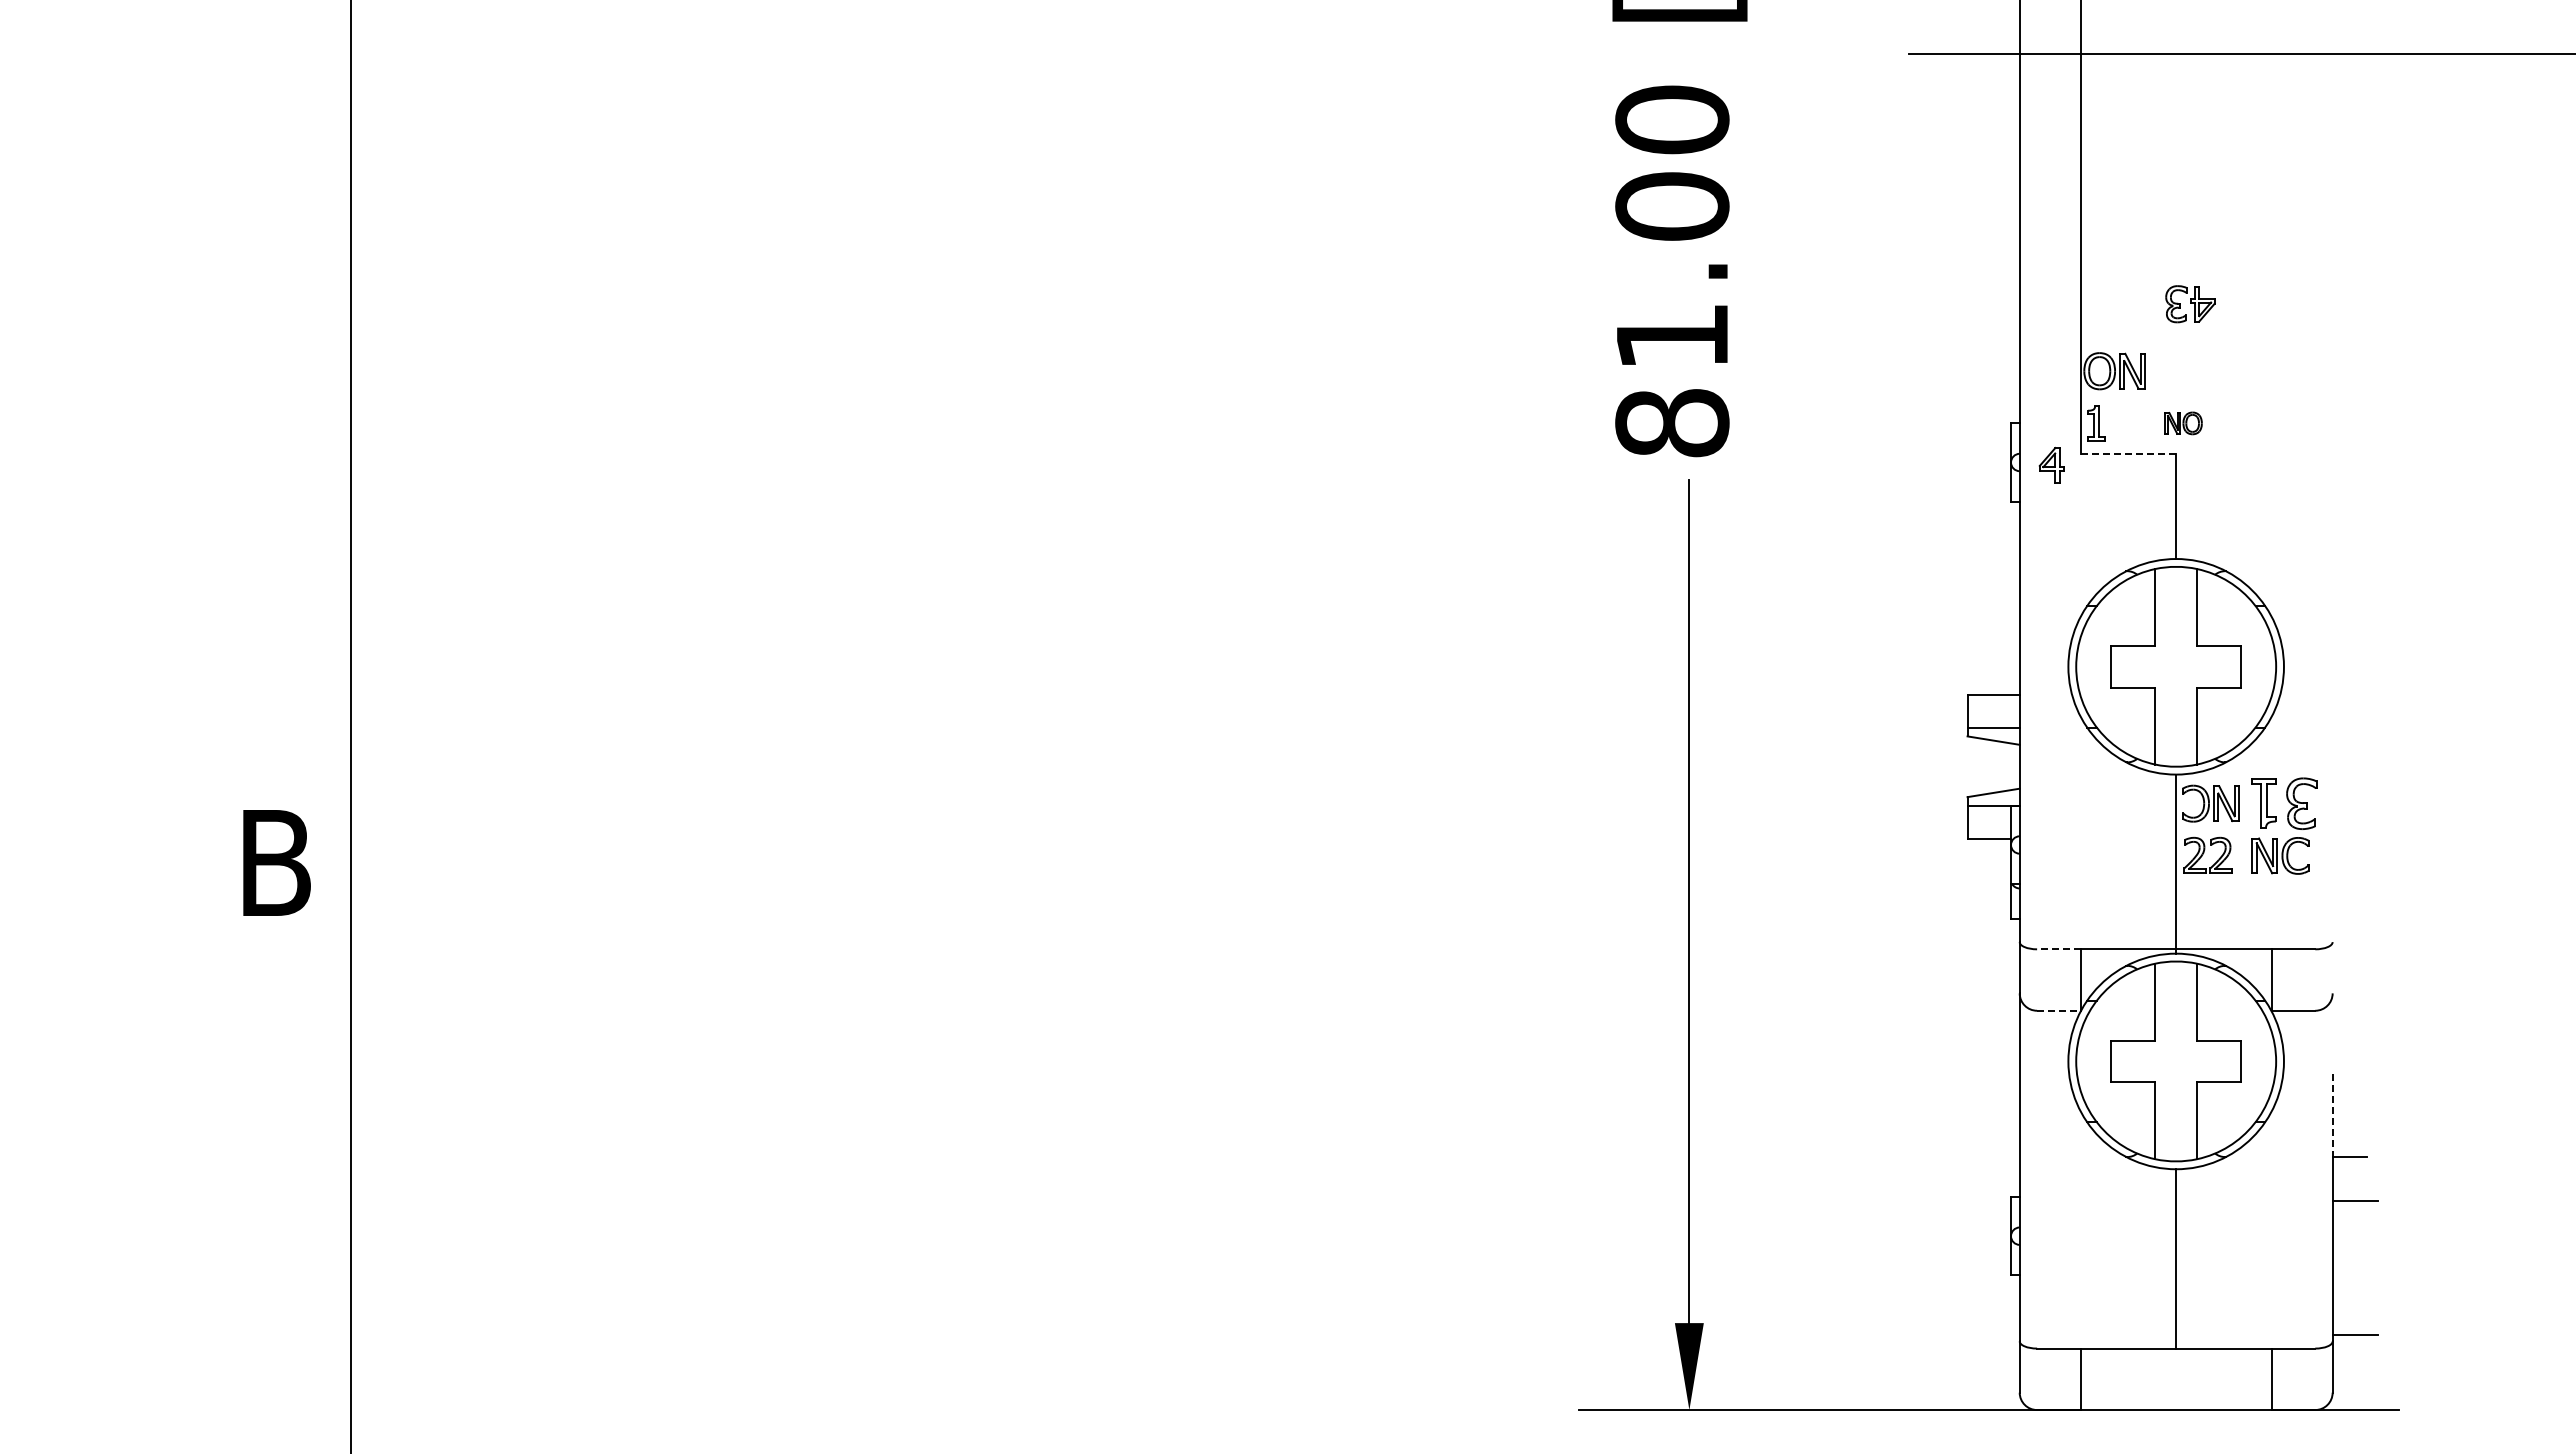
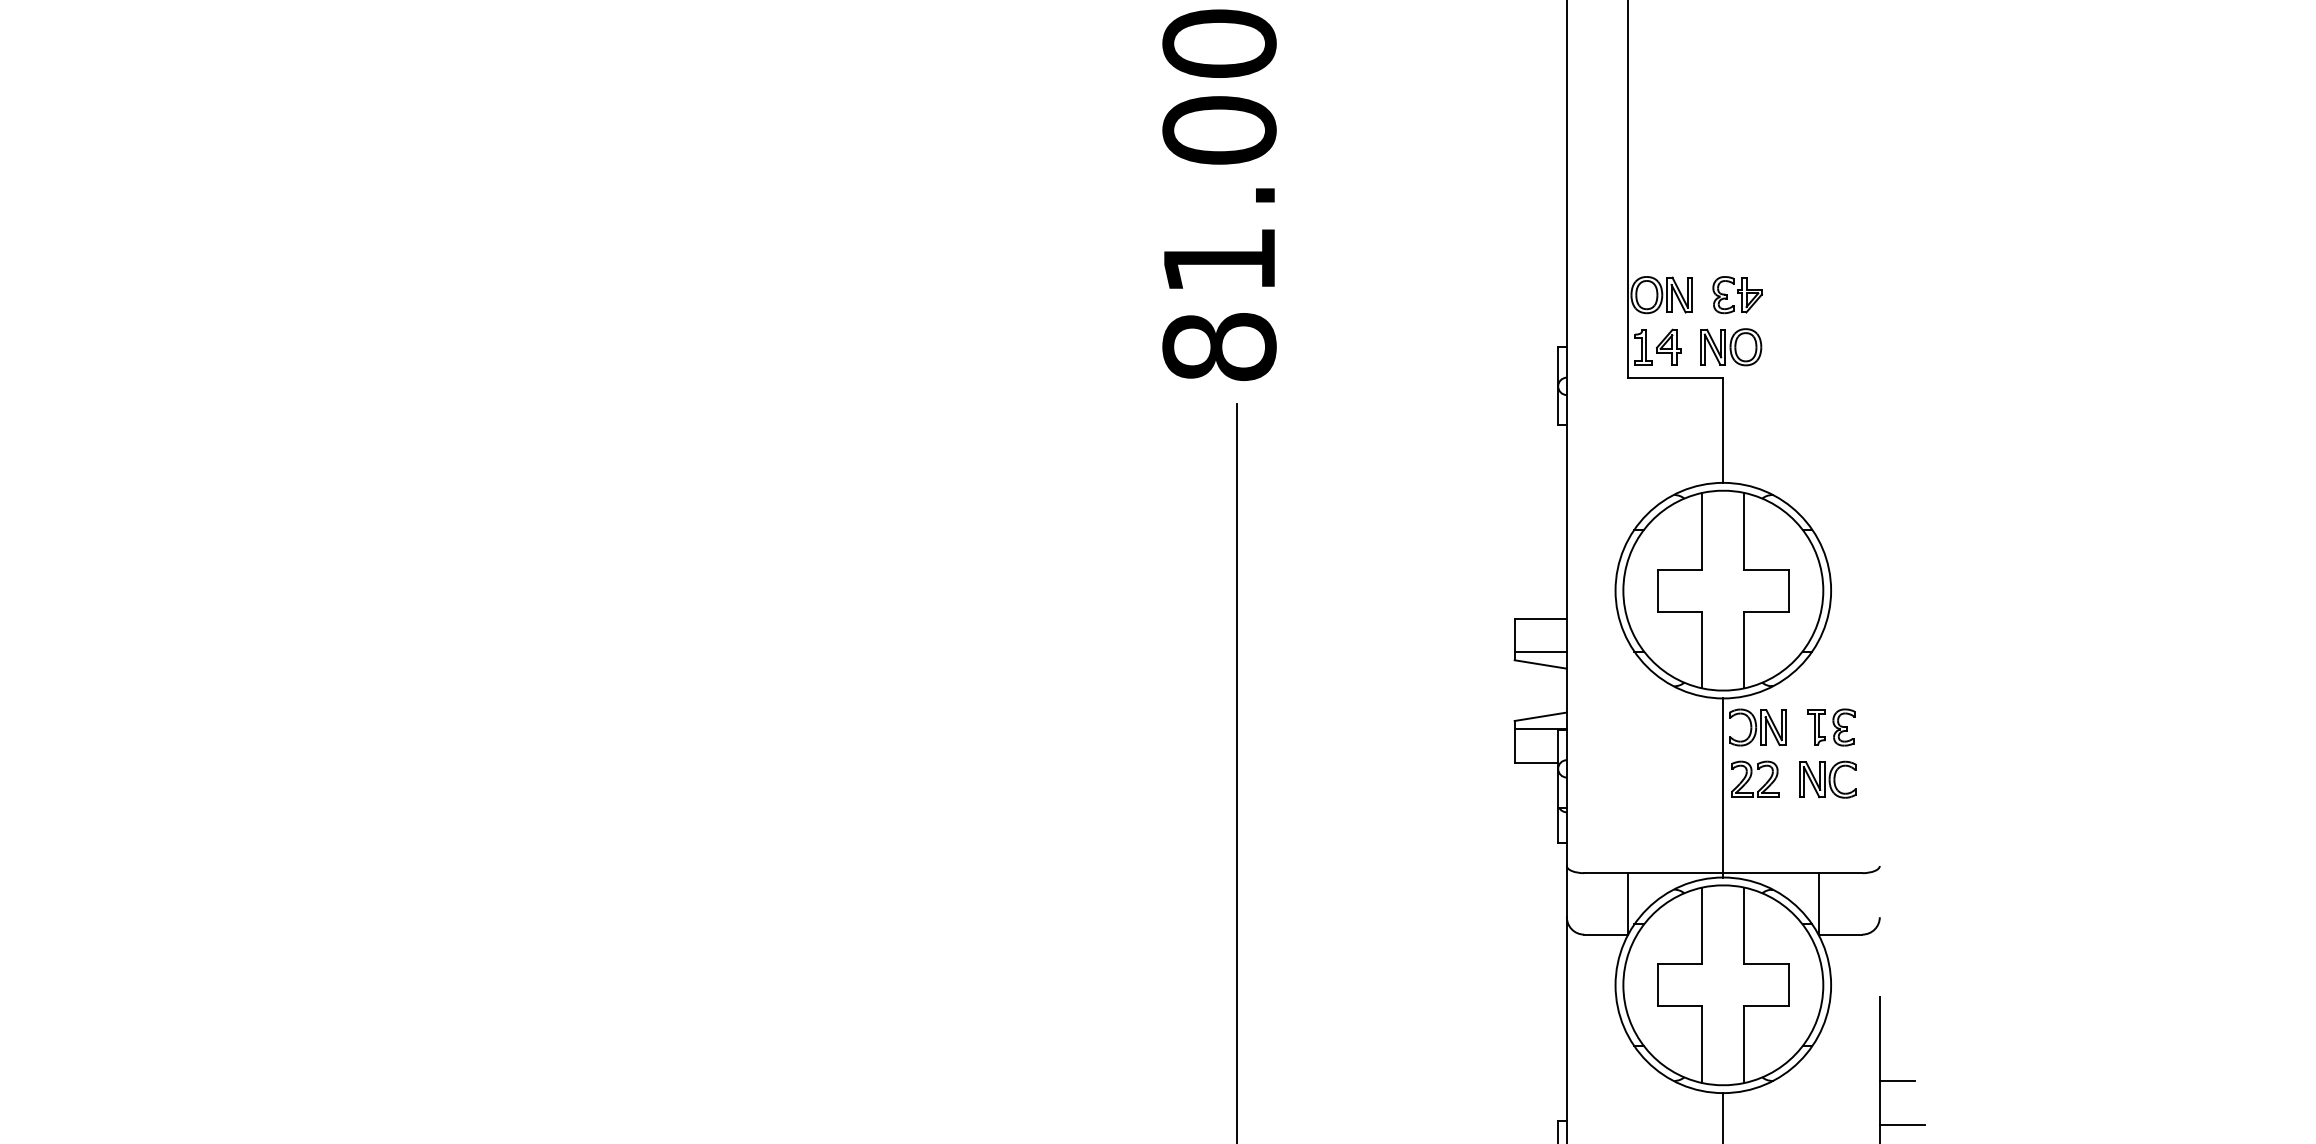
part: (2190, 304) -> (1737, 295), moved
part: (2183, 423) -> (1730, 347), size x1.67
line: (2128, 453) -> (1675, 377), dashed -> solid
part: (2051, 464) -> (1668, 346), moved
part: (2283, 803) -> (1830, 727), size x0.71
line: (2058, 949) -> (1605, 873), dashed -> solid
line: (2058, 1010) -> (1605, 934), dashed -> solid
line: (2332, 1115) -> (1879, 1039), dashed -> solid

